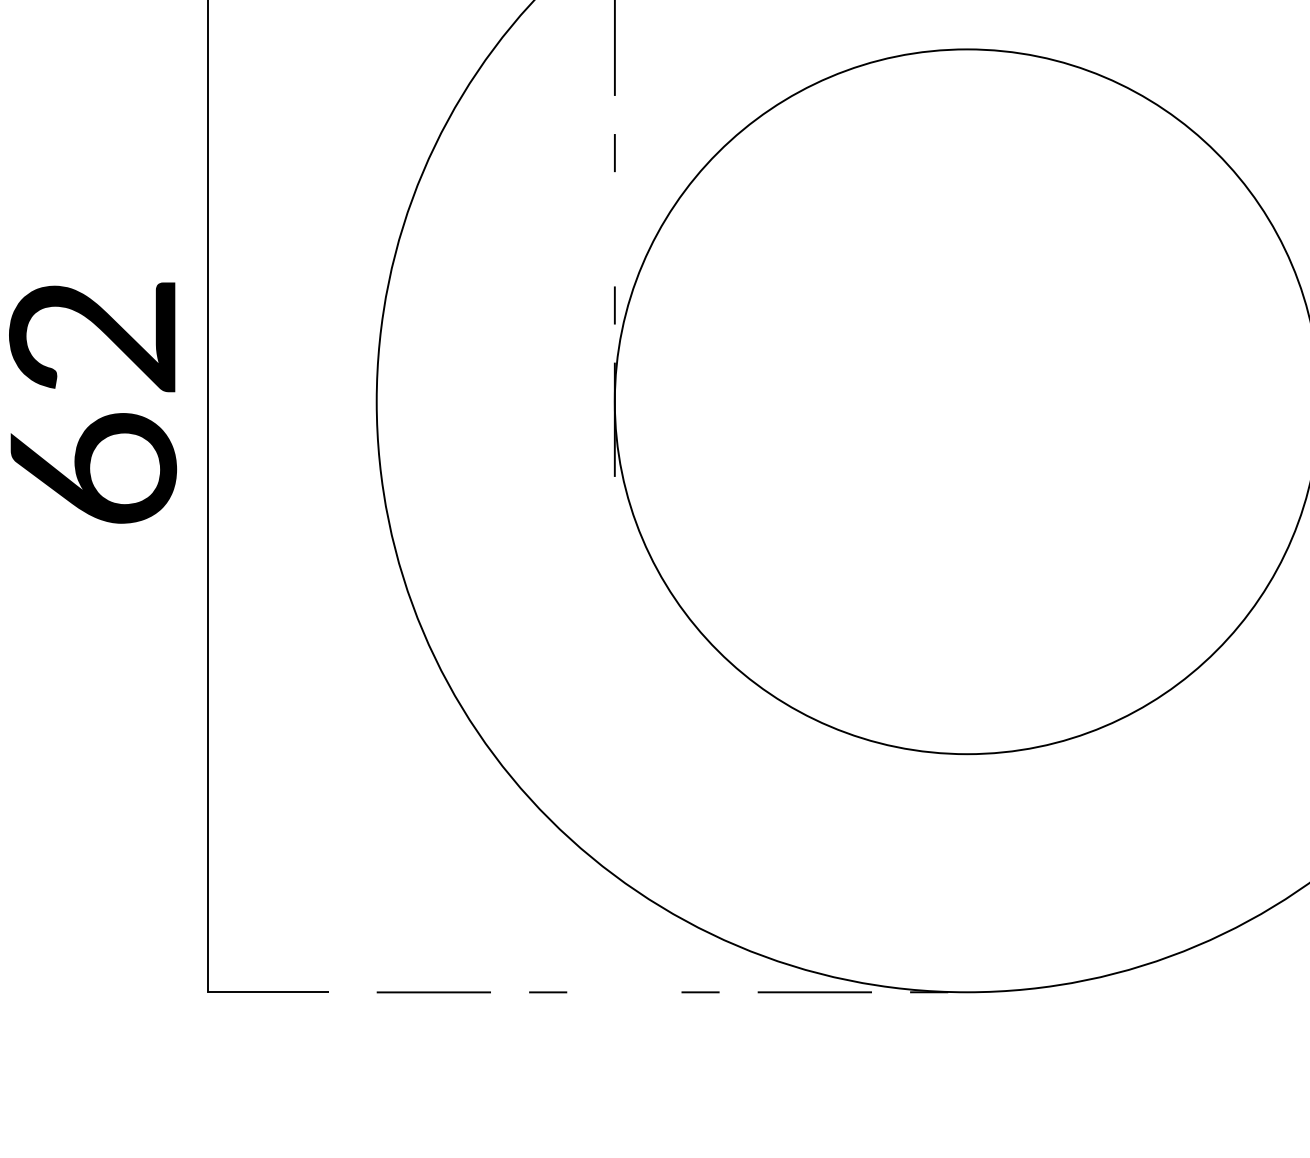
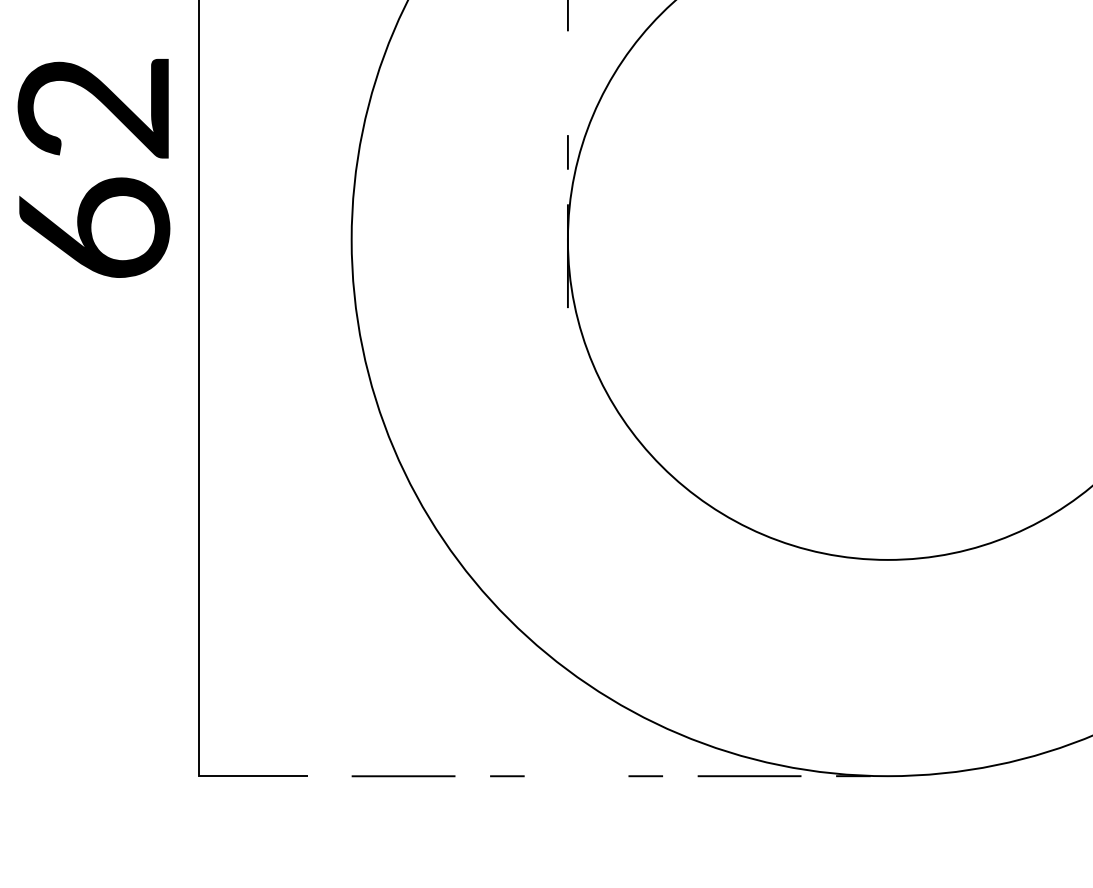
text: (92, 402) -> (93, 167), moved

